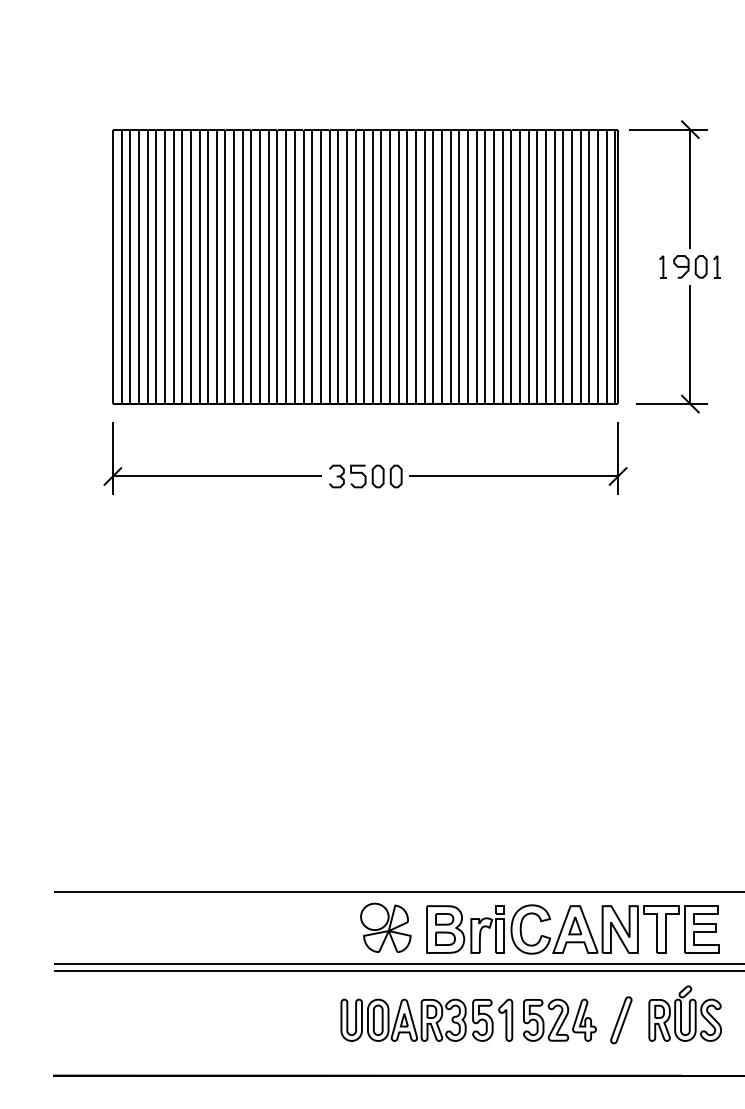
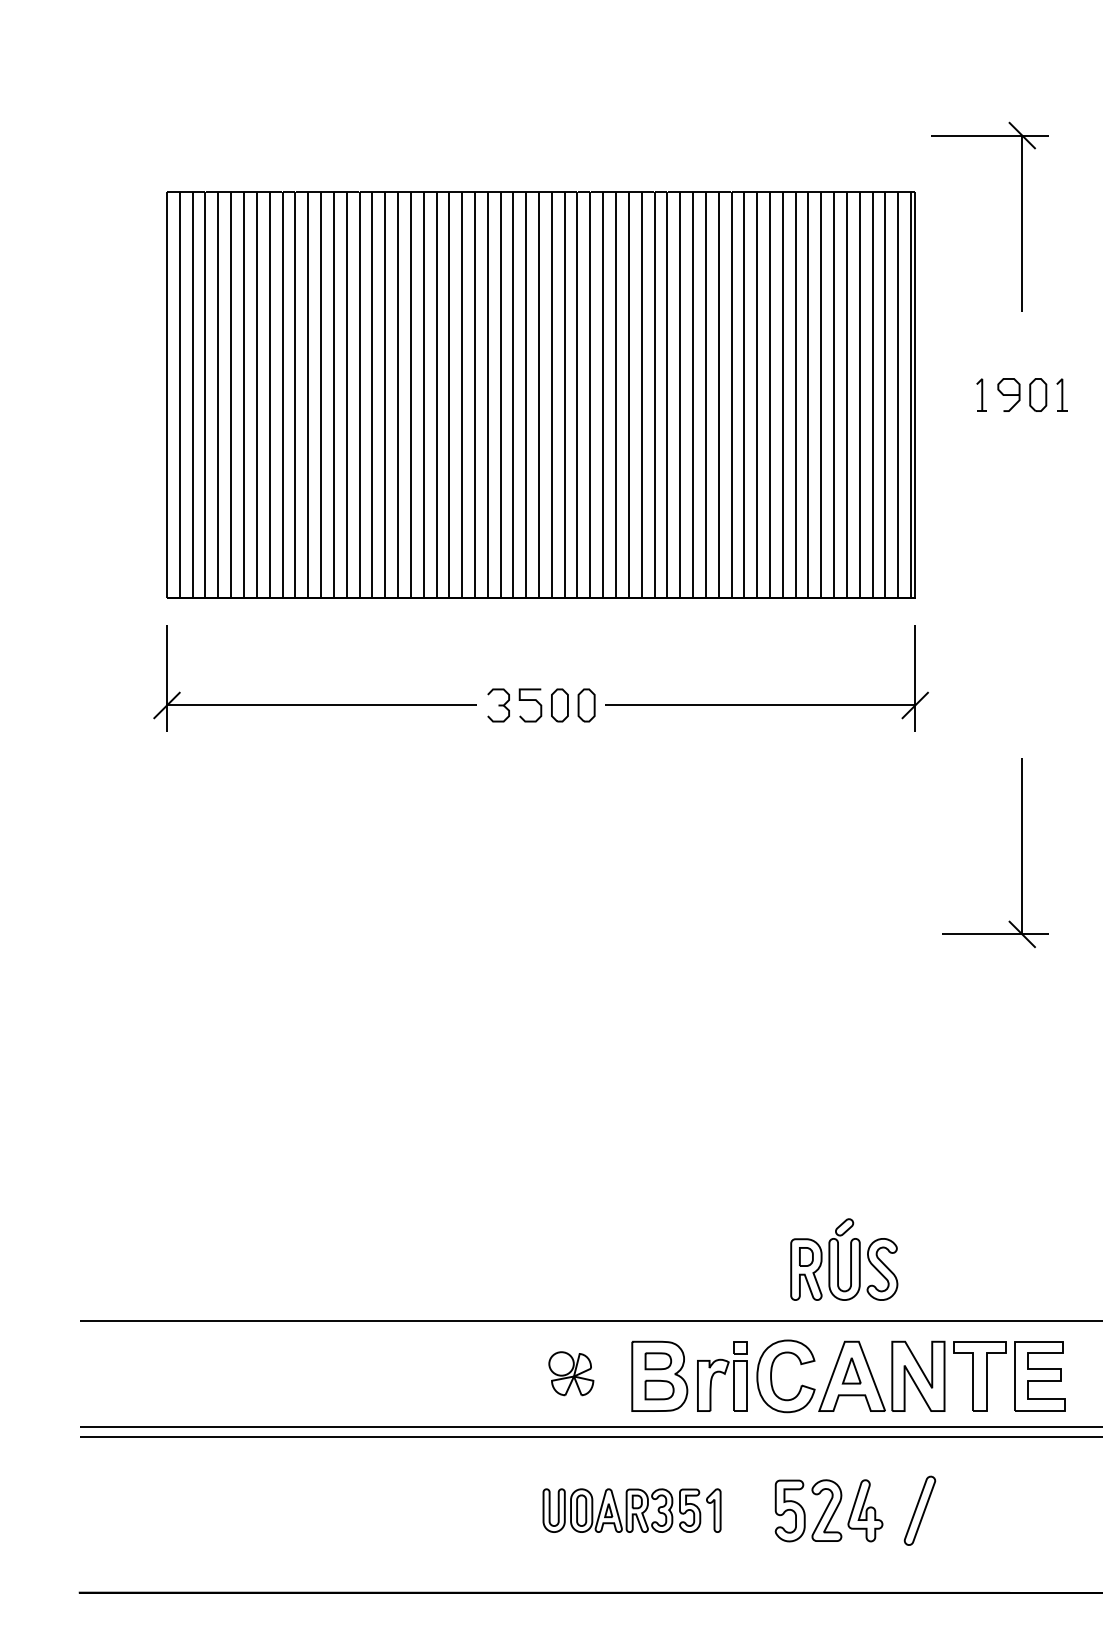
part: (689, 184) -> (1020, 216), moved
part: (689, 349) -> (1020, 853), moved
part: (385, 927) -> (570, 1373), size x0.6
part: (684, 1013) -> (843, 1259), moved
part: (426, 1019) -> (631, 1509), size x0.7

